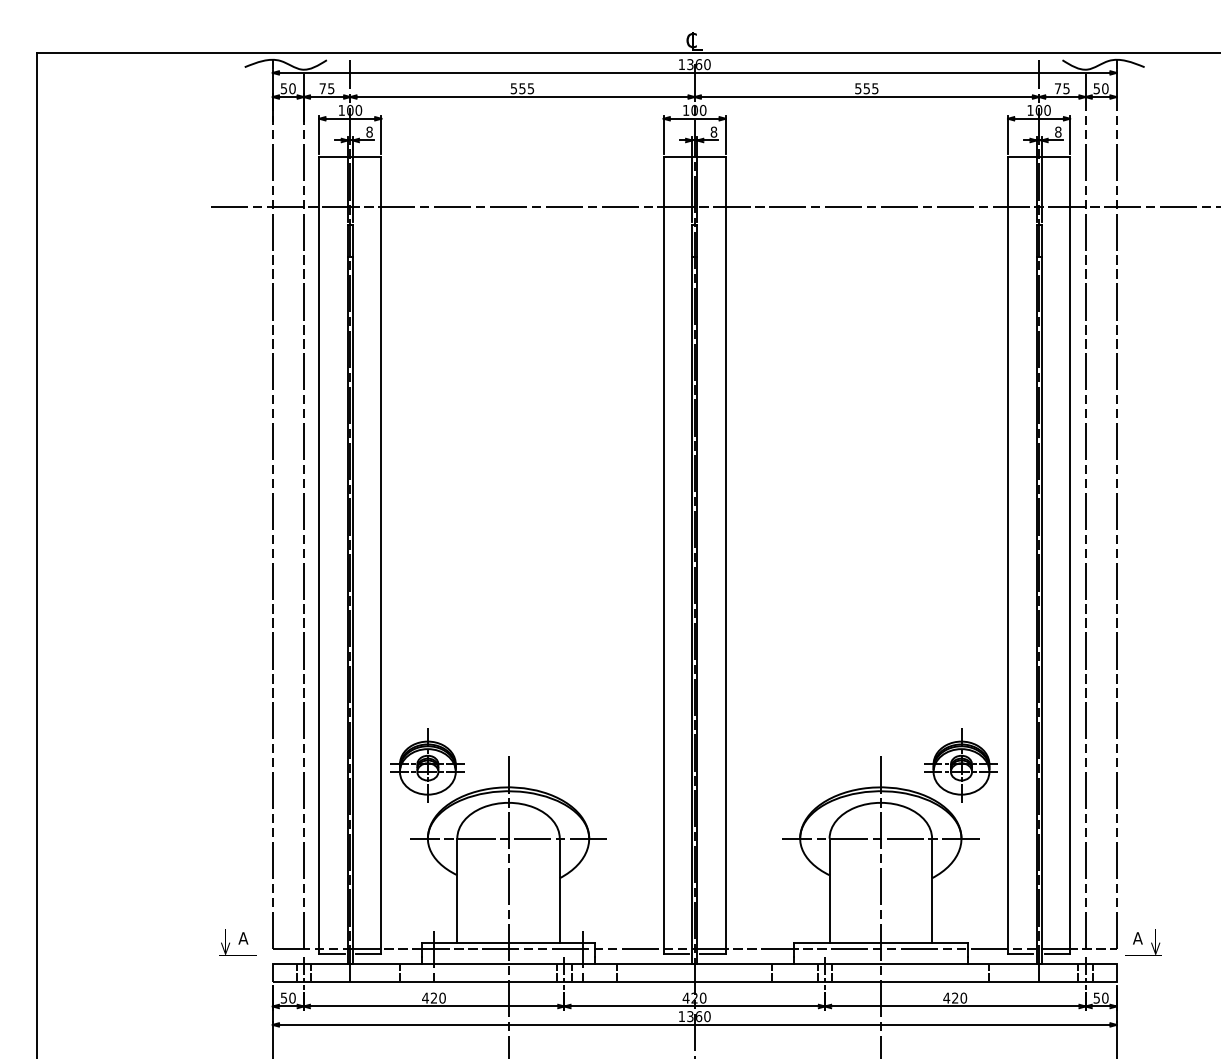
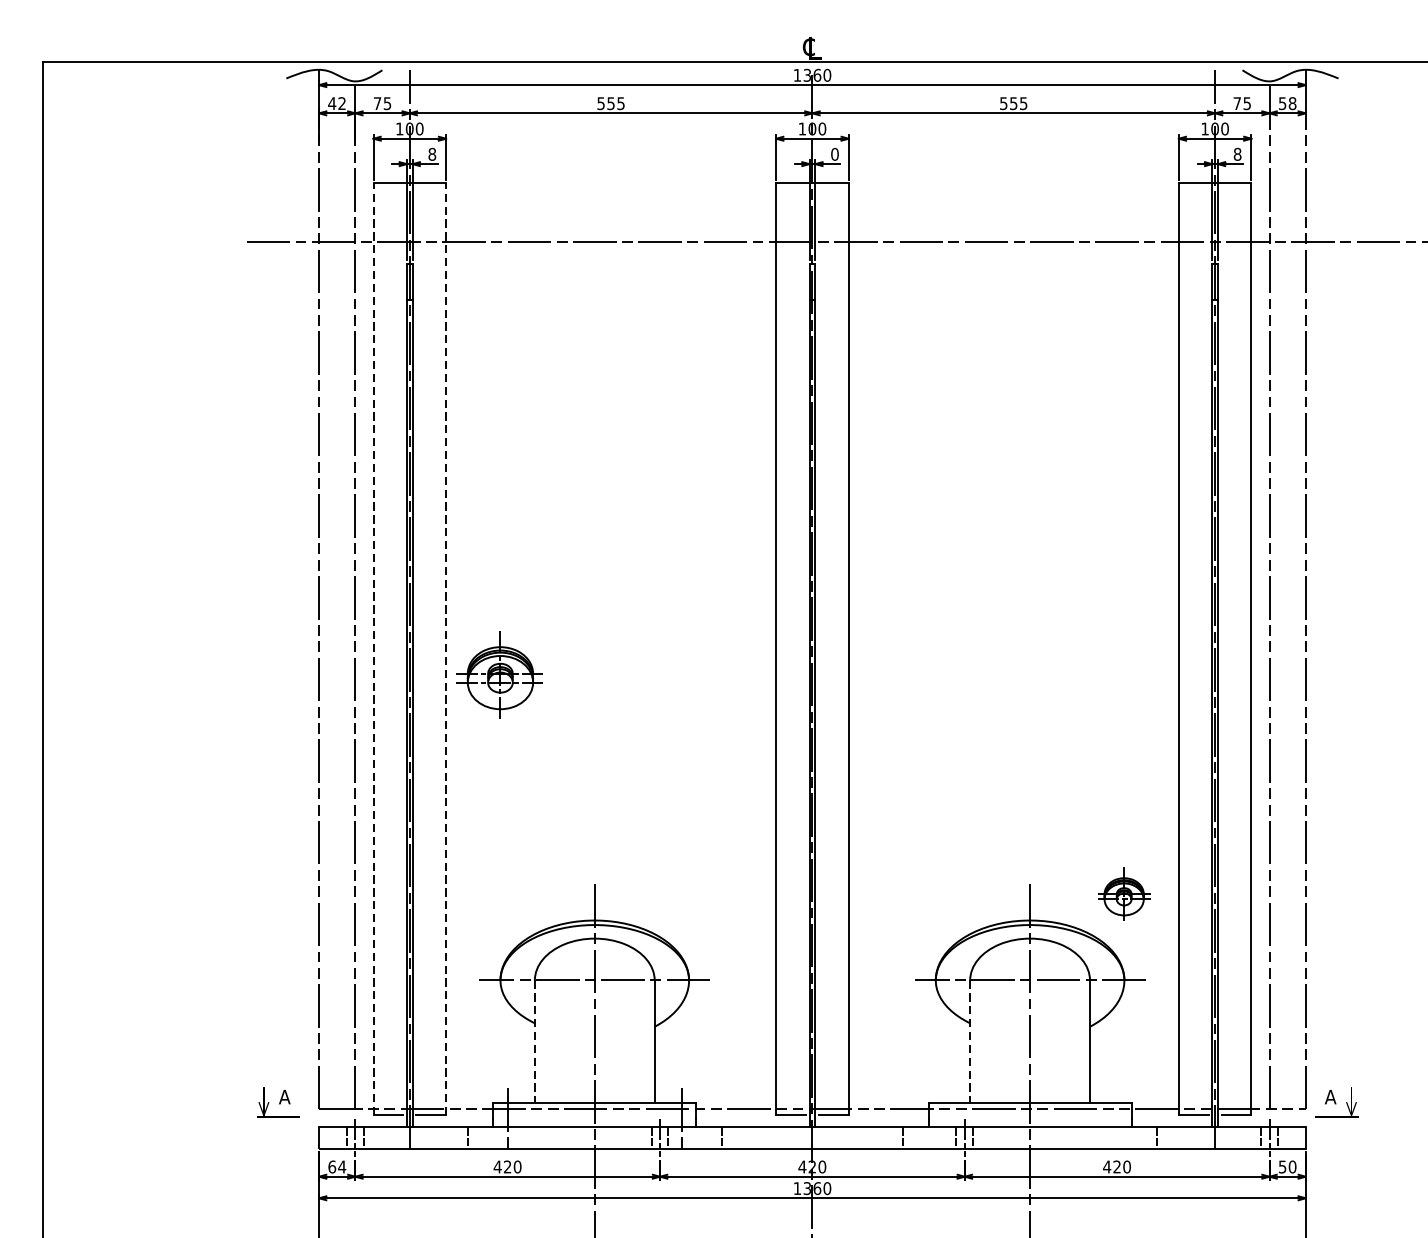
text: (287, 88) -> (336, 103), 50 -> 42
text: (1105, 88) -> (1292, 103), 50 -> 58
text: (713, 131) -> (834, 153), 8 -> 0
line: (319, 554) -> (373, 648), solid -> dashed
line: (381, 554) -> (446, 648), solid -> dashed
part: (427, 765) -> (500, 675), moved
part: (960, 765) -> (1123, 894), size x0.6
line: (457, 891) -> (535, 1042), solid -> dashed
line: (829, 891) -> (970, 1042), solid -> dashed
text: (287, 997) -> (336, 1166), 50 -> 64

